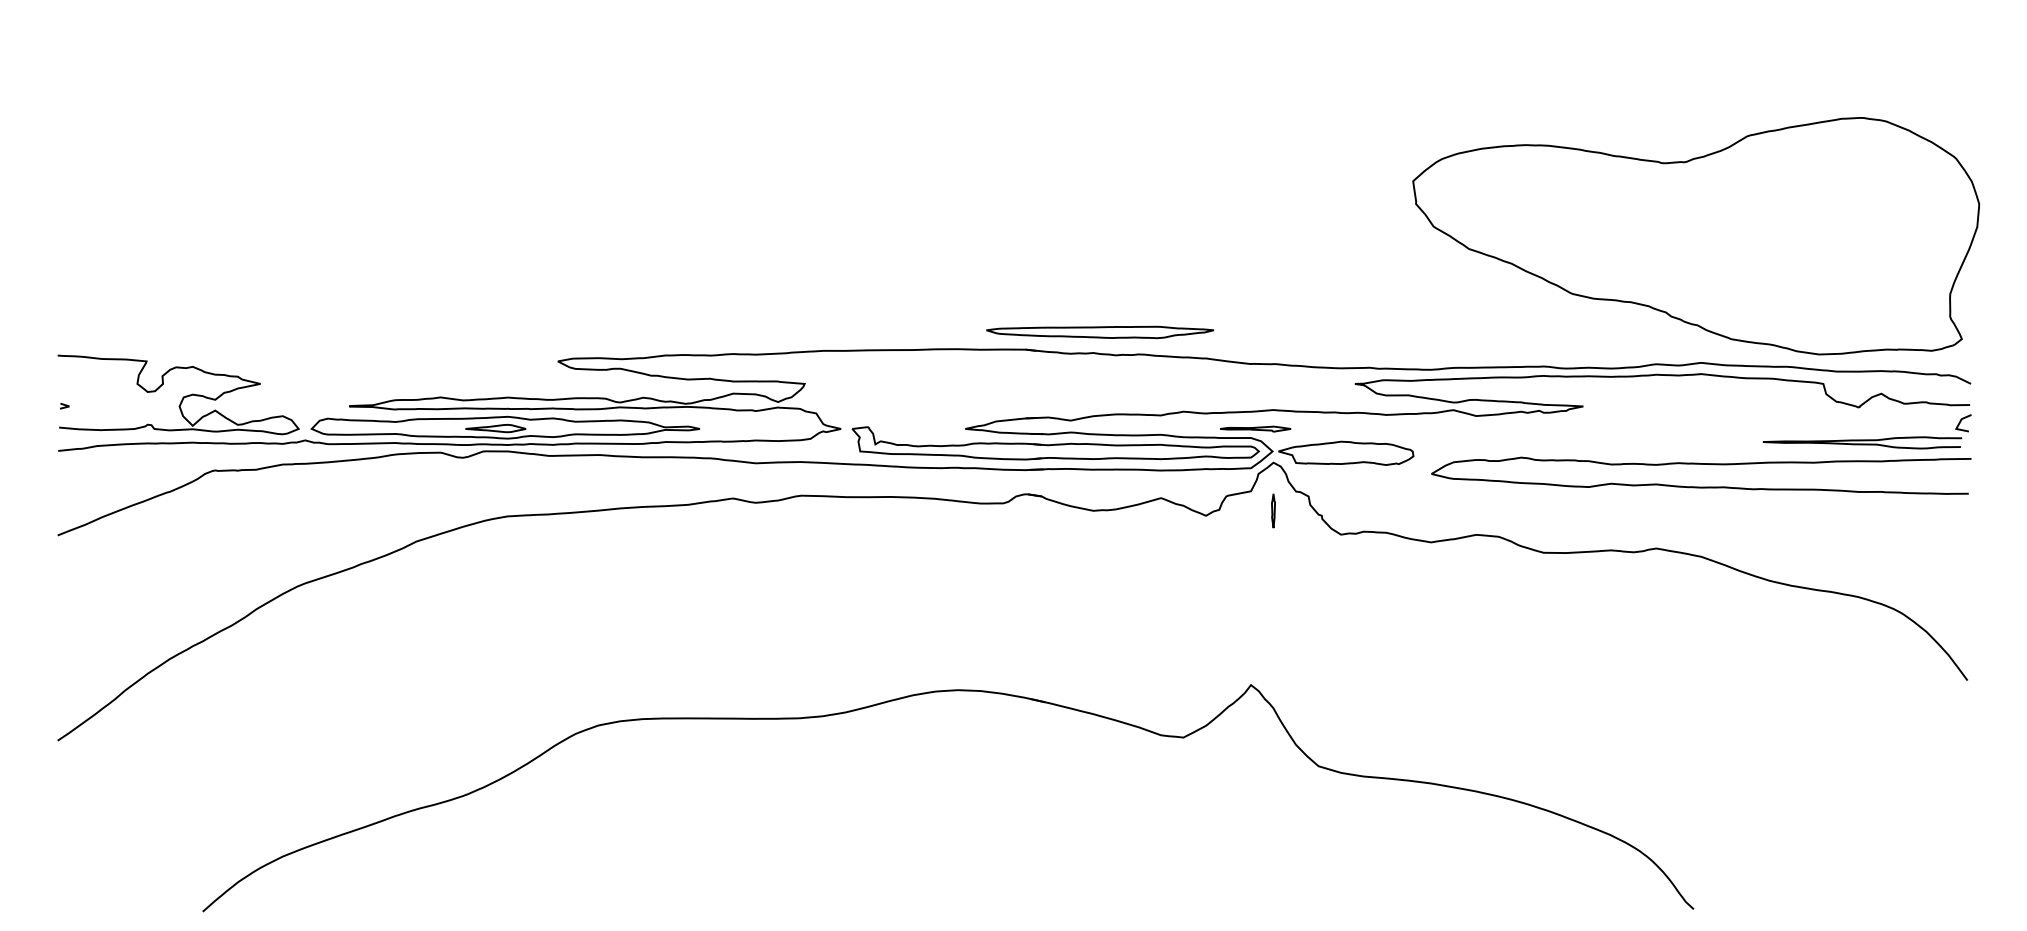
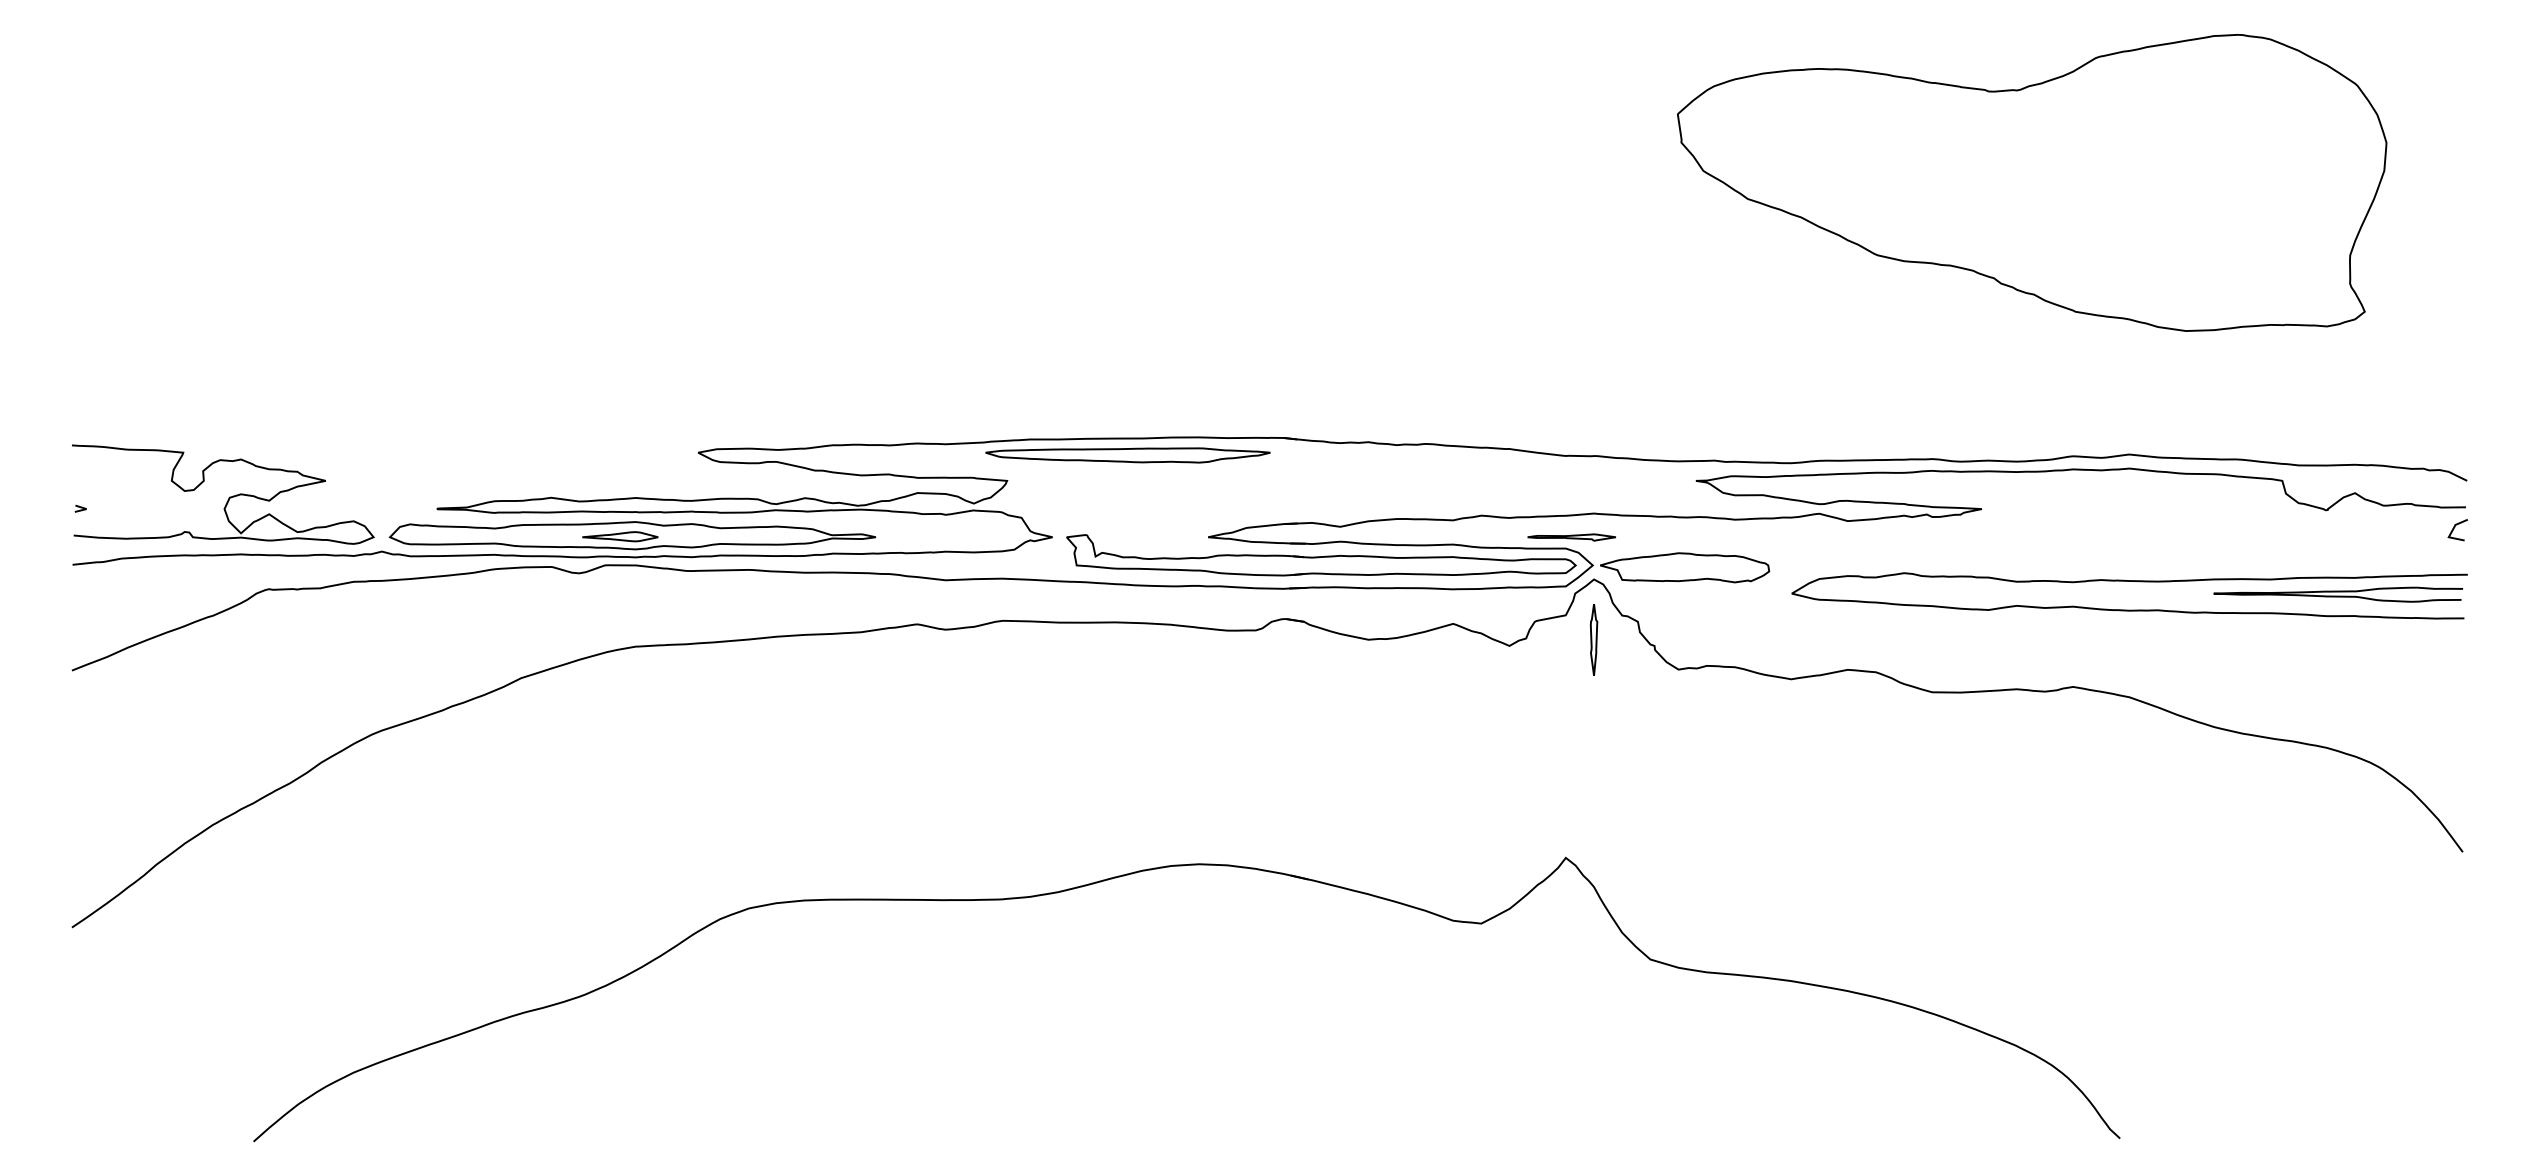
part: (1696, 235) -> (2032, 182), moved
part: (1099, 332) -> (1127, 455), moved
curve: (1862, 443) -> (2338, 595), moved
part: (1273, 510) -> (1593, 639), size x1.67

